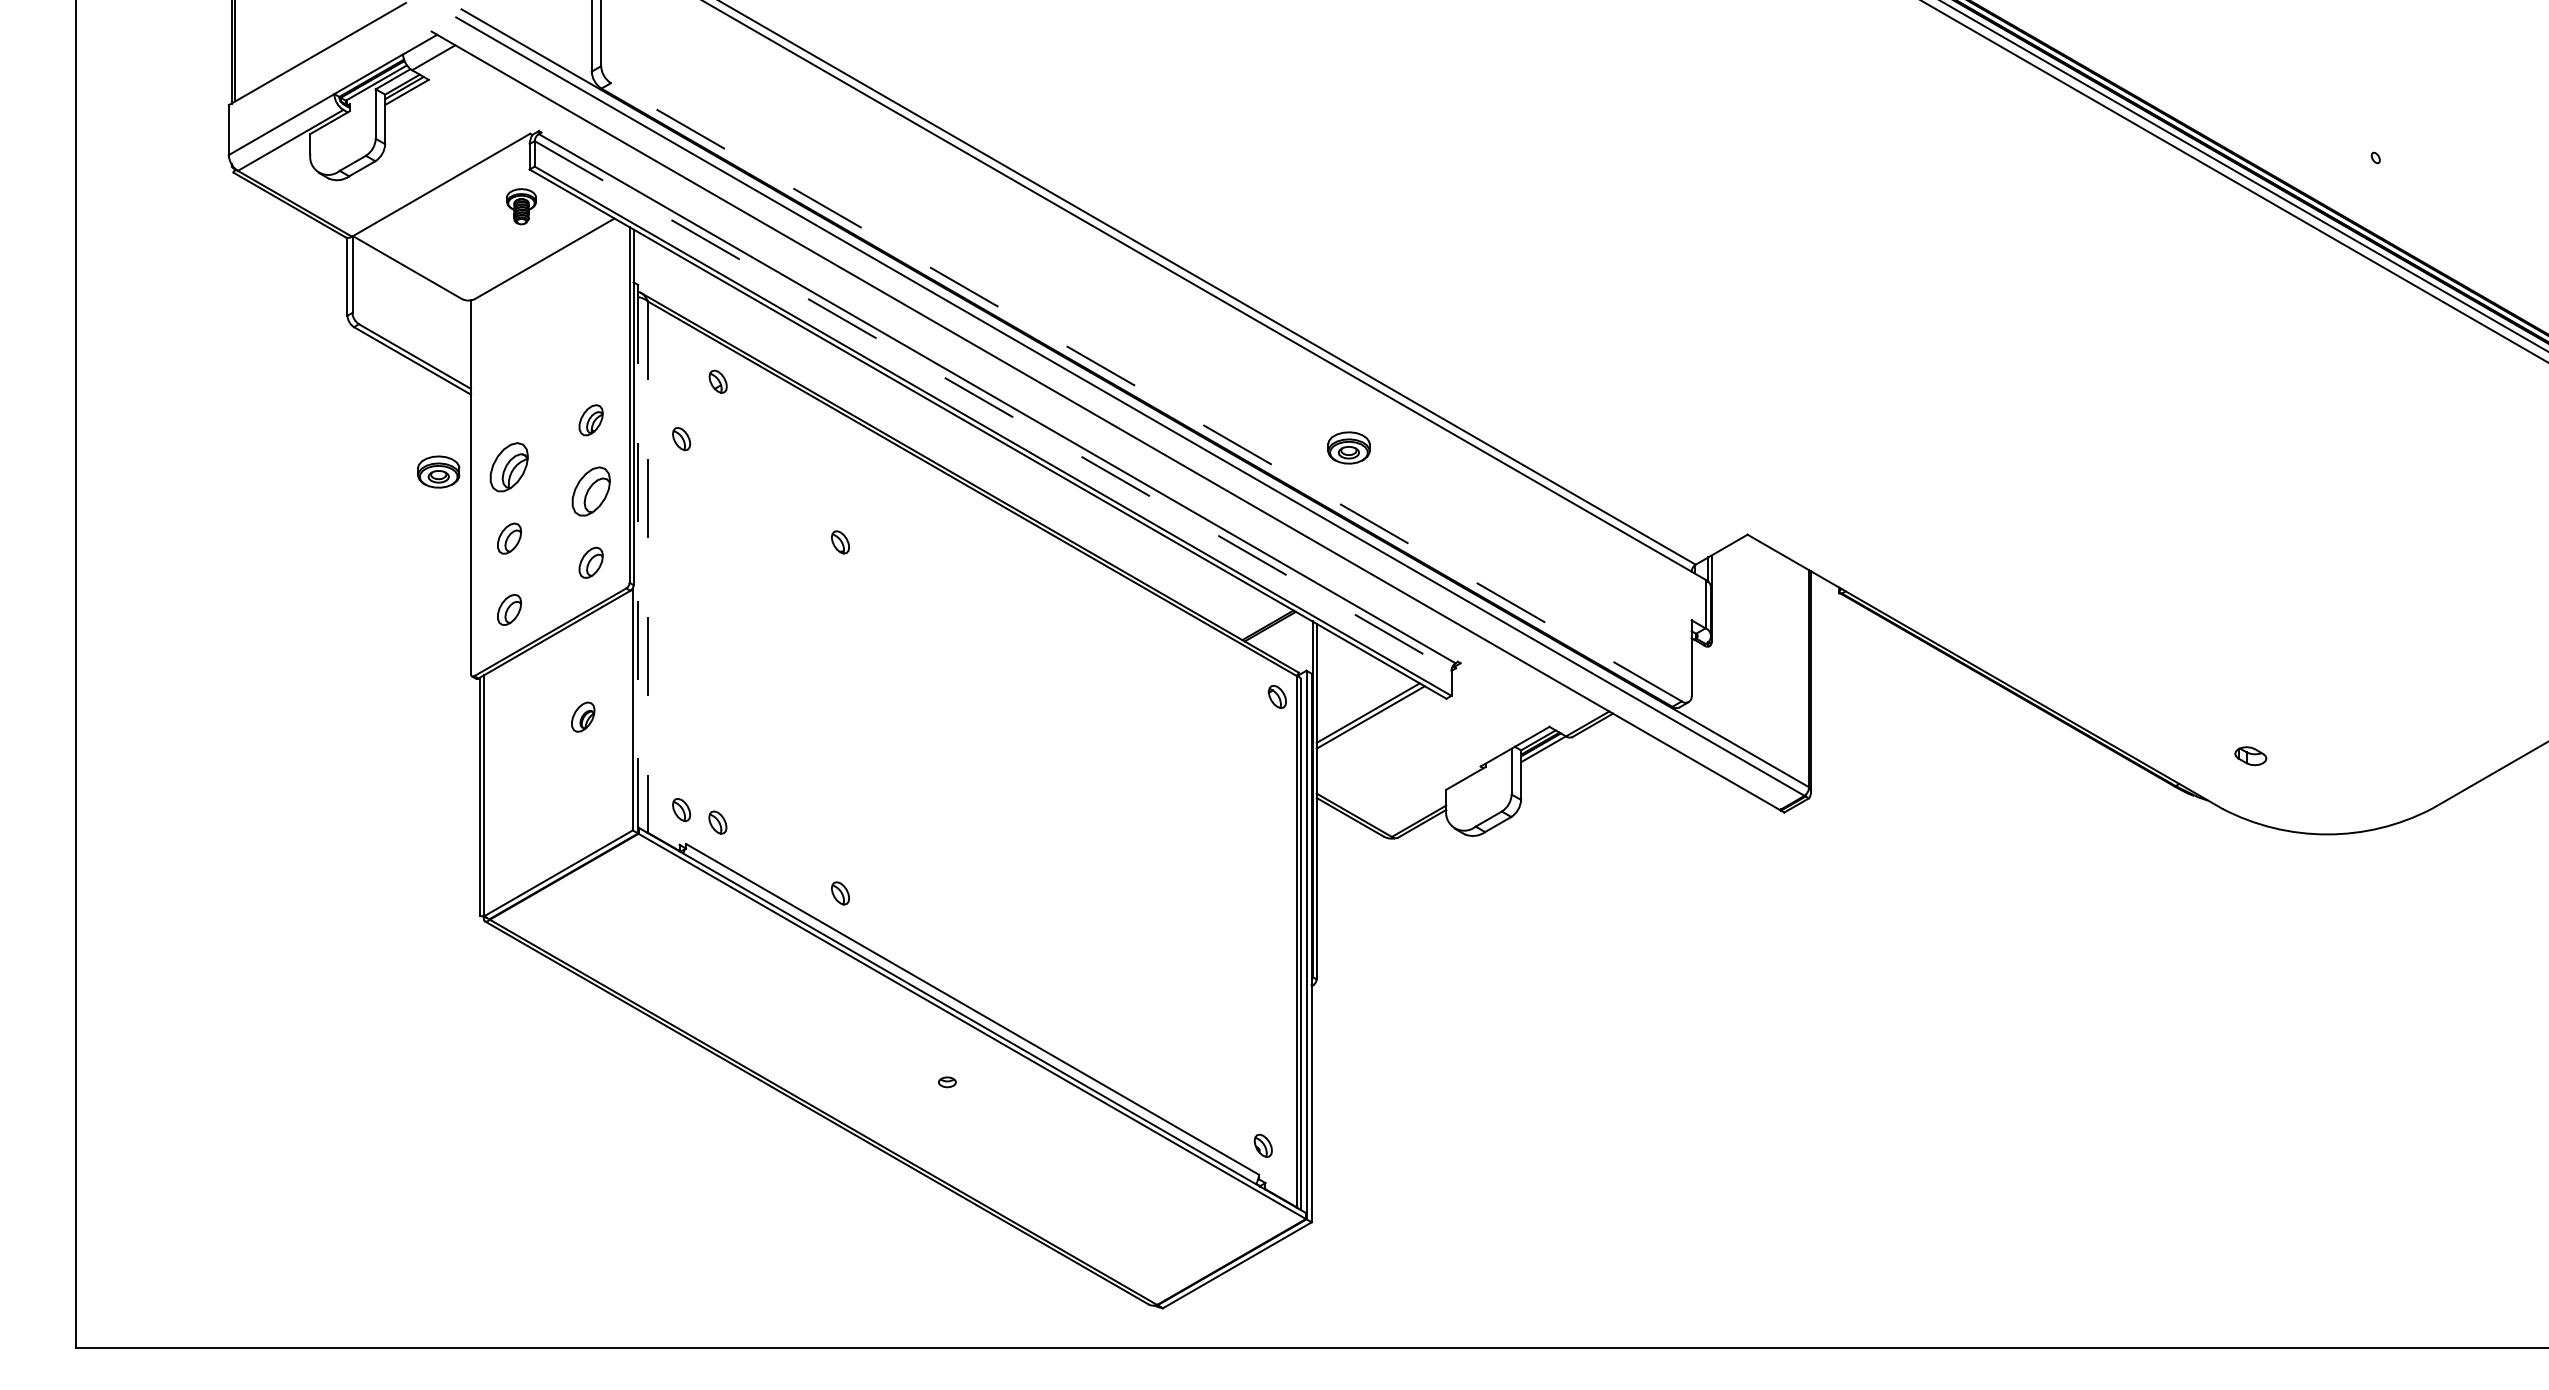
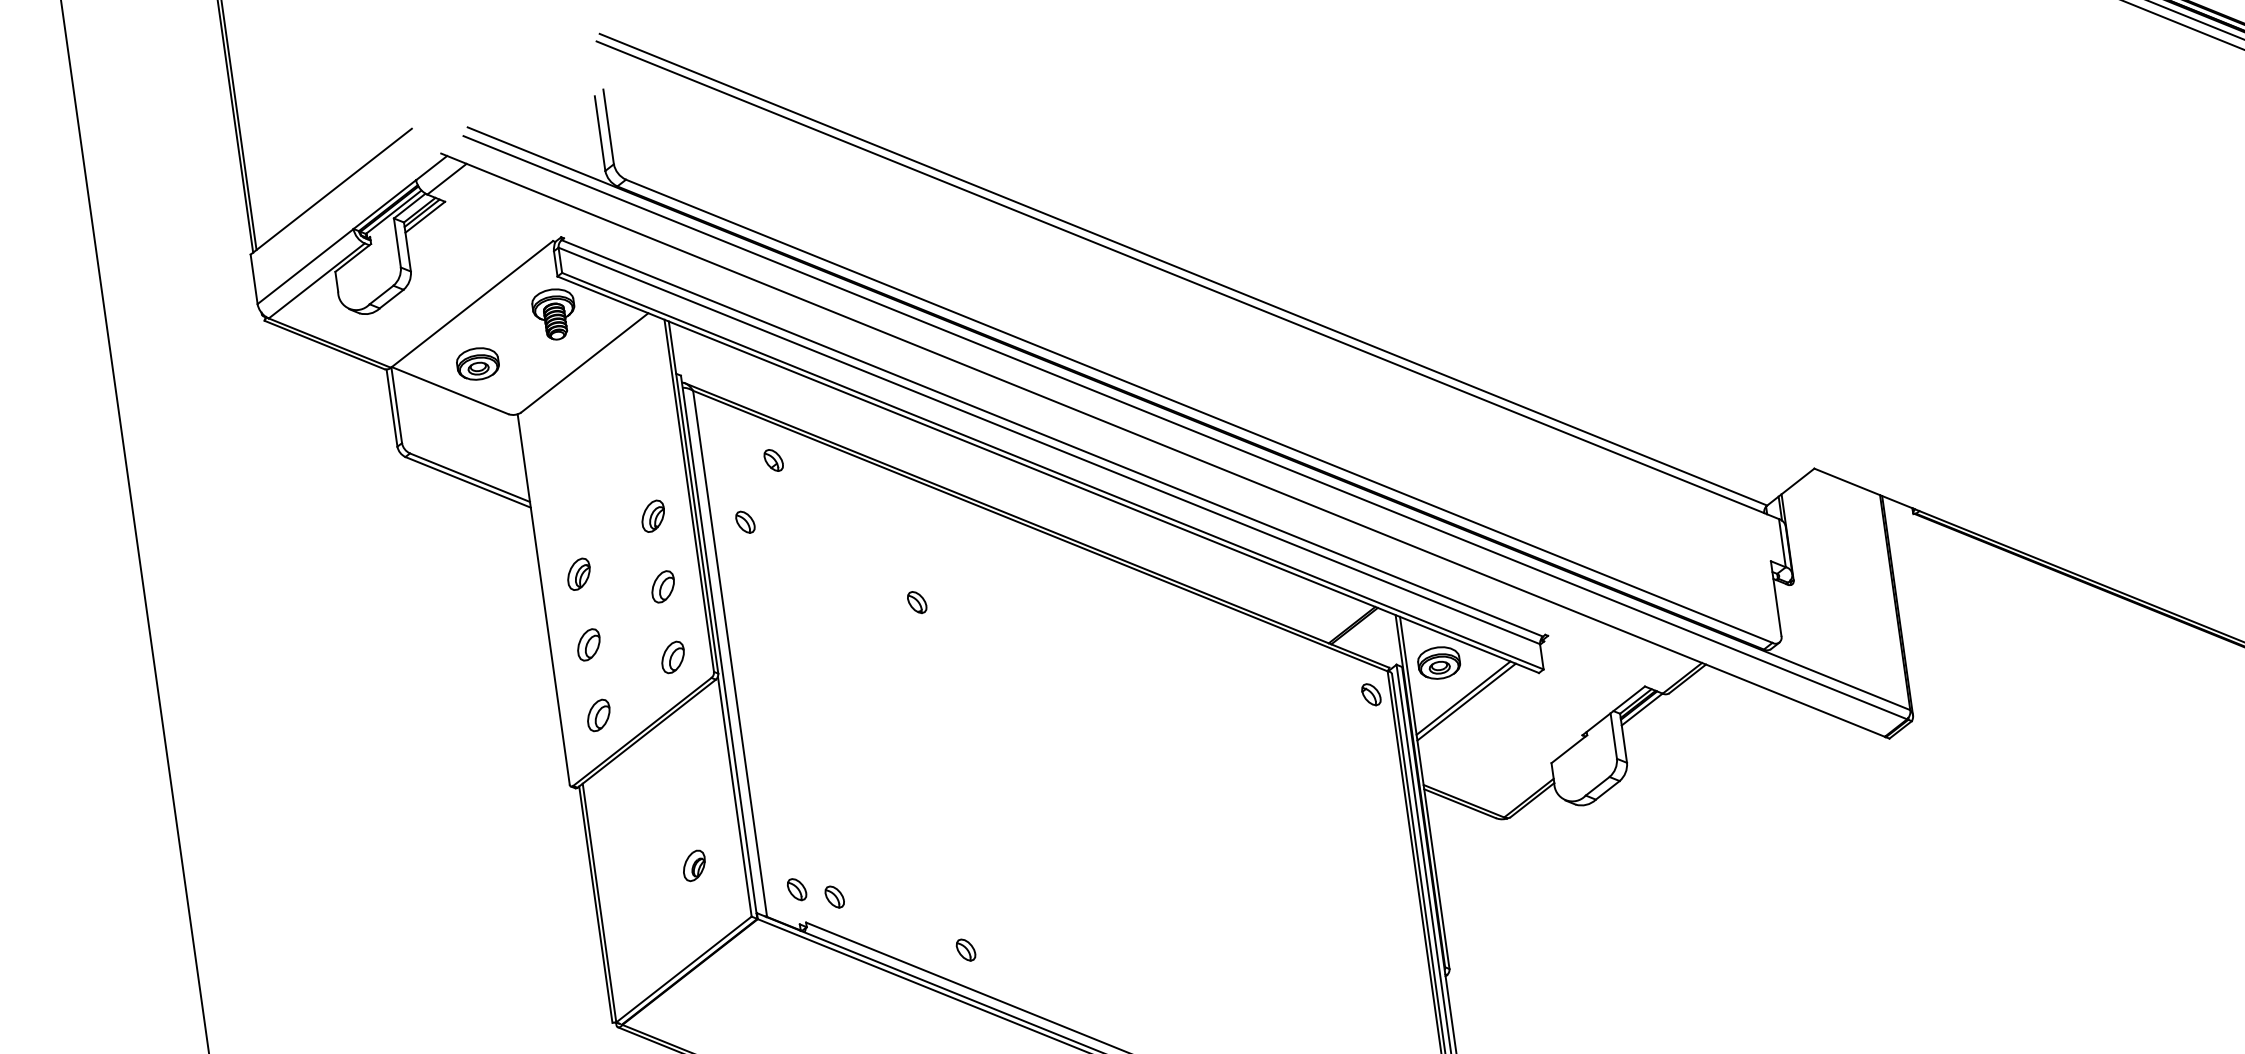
part: (521, 206) -> (554, 314), size x1.43
line: (1146, 392) -> (1199, 411), dashed -> solid
line: (993, 406) -> (1049, 446), dashed -> solid
part: (1348, 447) -> (1438, 662), moved
part: (509, 467) -> (578, 574), size x0.62
part: (438, 471) -> (477, 363), moved
part: (590, 491) -> (662, 586), size x0.62
line: (638, 559) -> (719, 647), dashed -> solid
line: (648, 567) -> (730, 654), dashed -> solid
part: (583, 716) -> (694, 865), moved

